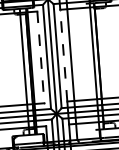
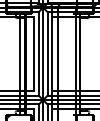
line: (63, 55) -> (52, 53), dashed -> solid
line: (40, 56) -> (33, 53), dashed -> solid

